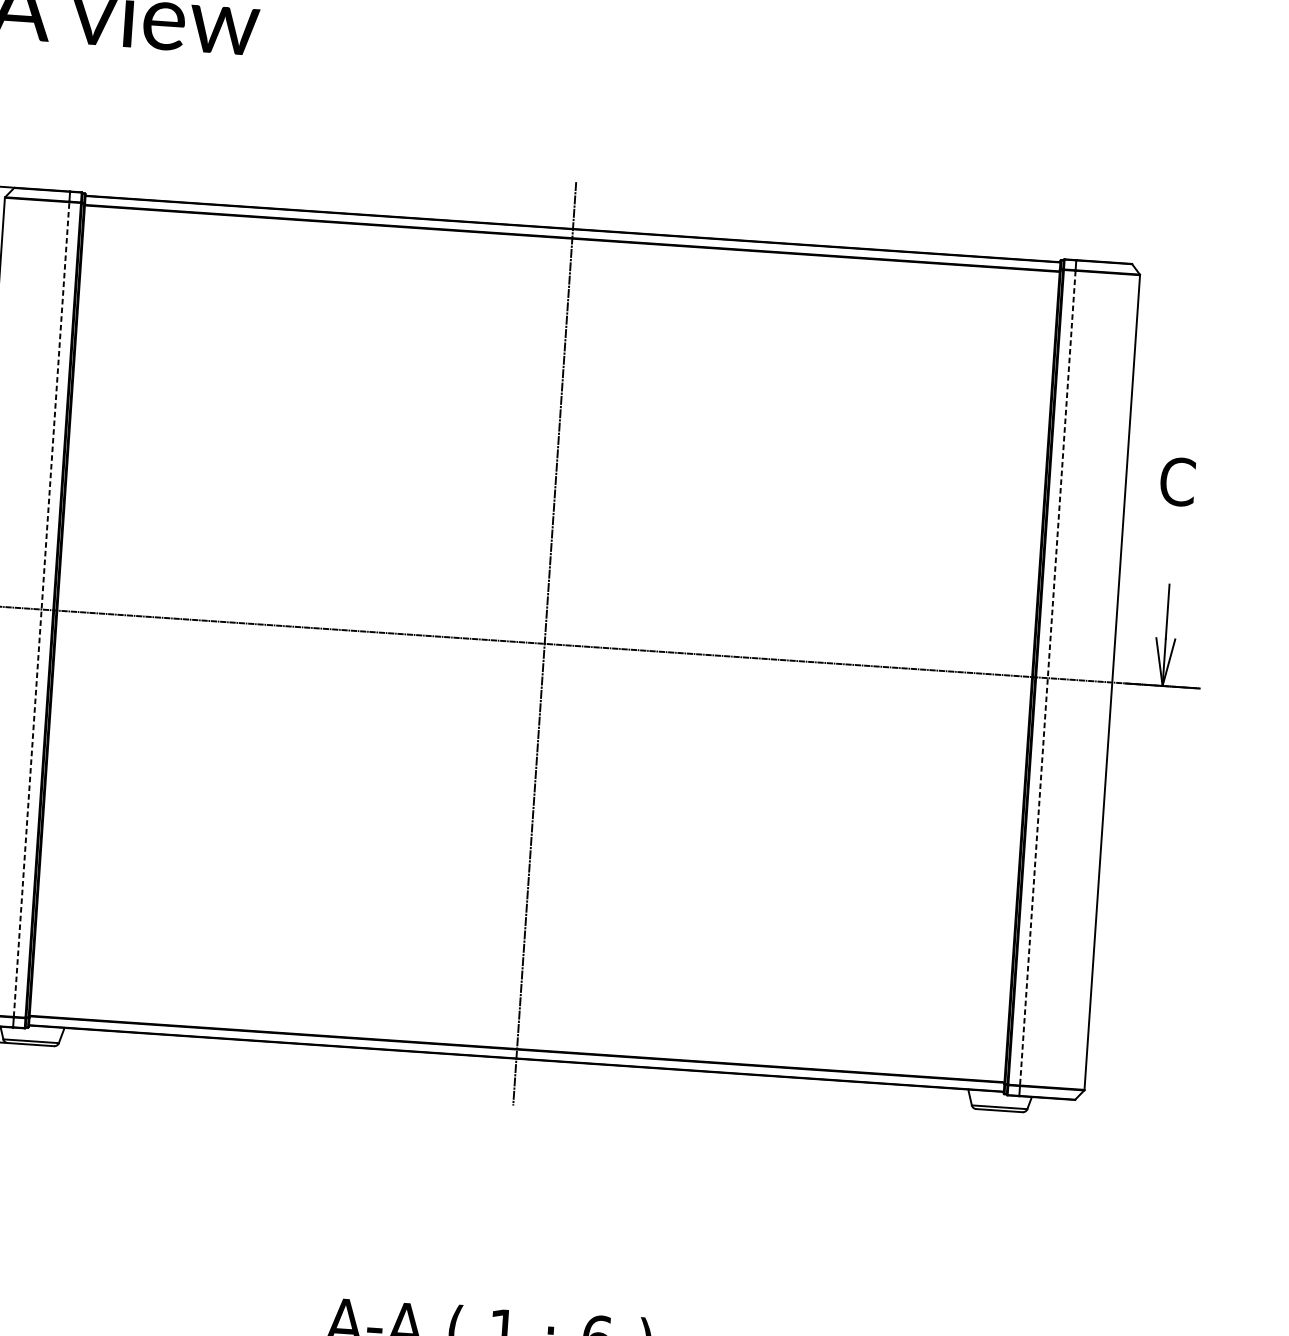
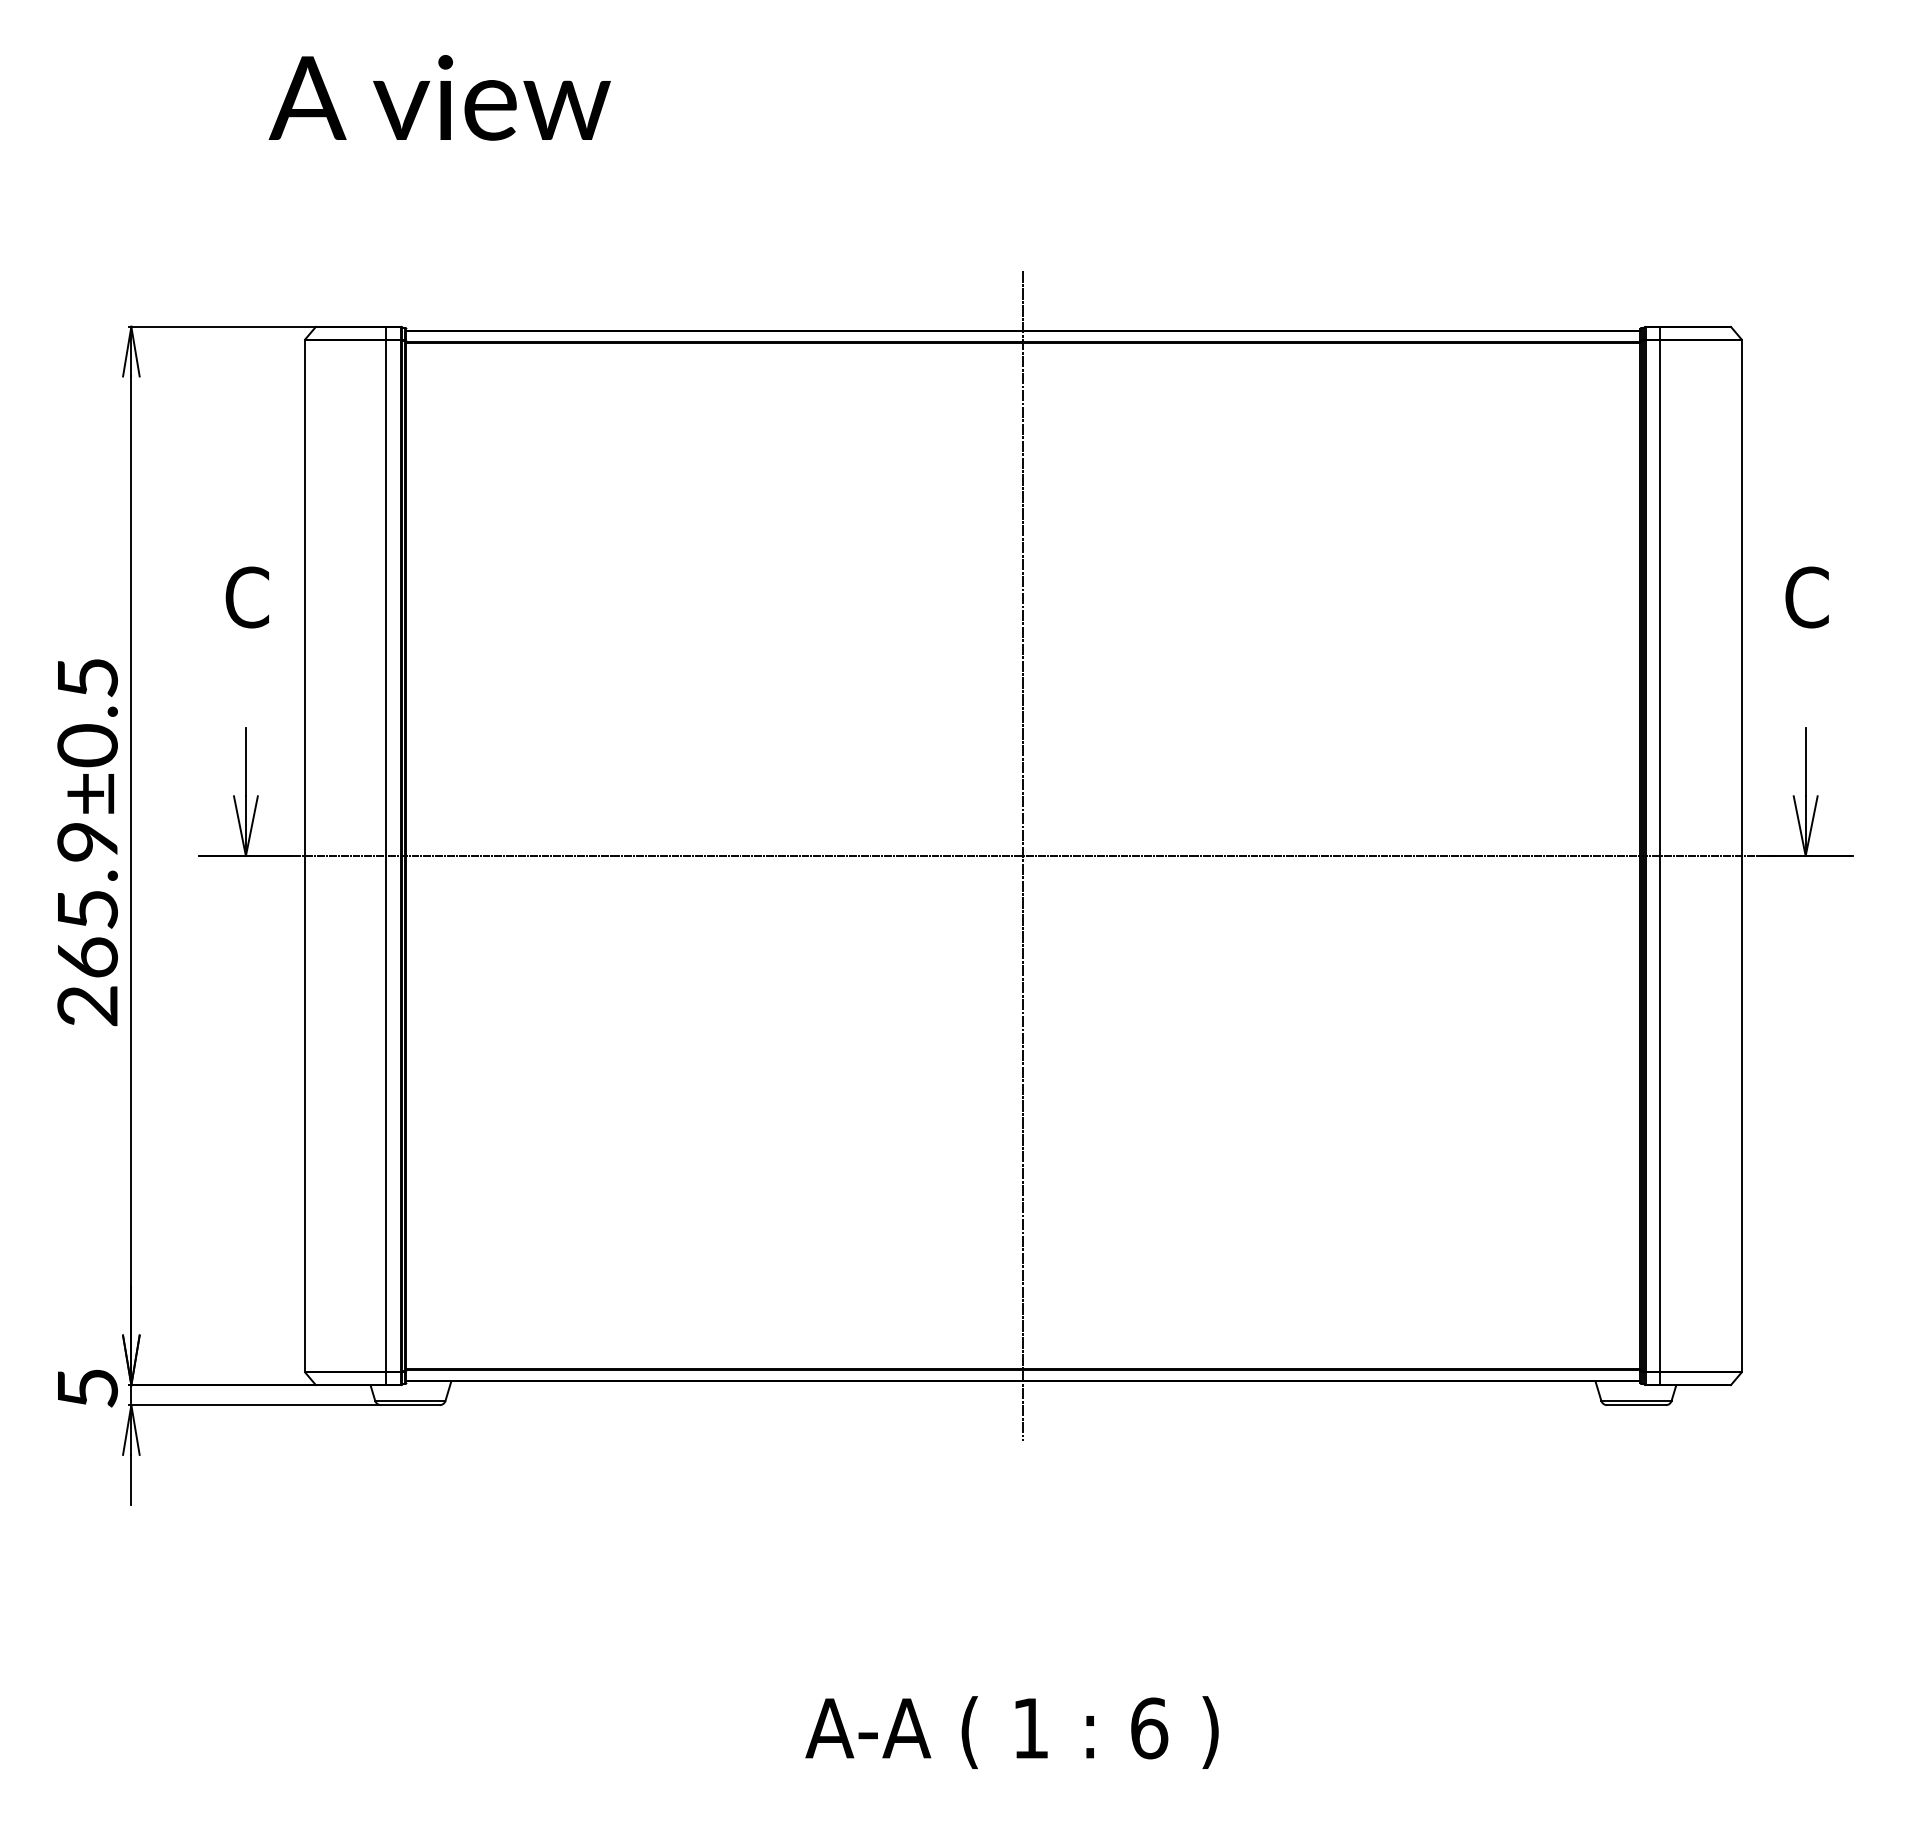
line: (41, 609) -> (386, 856), dashed -> solid
line: (1047, 678) -> (1660, 856), dashed -> solid

